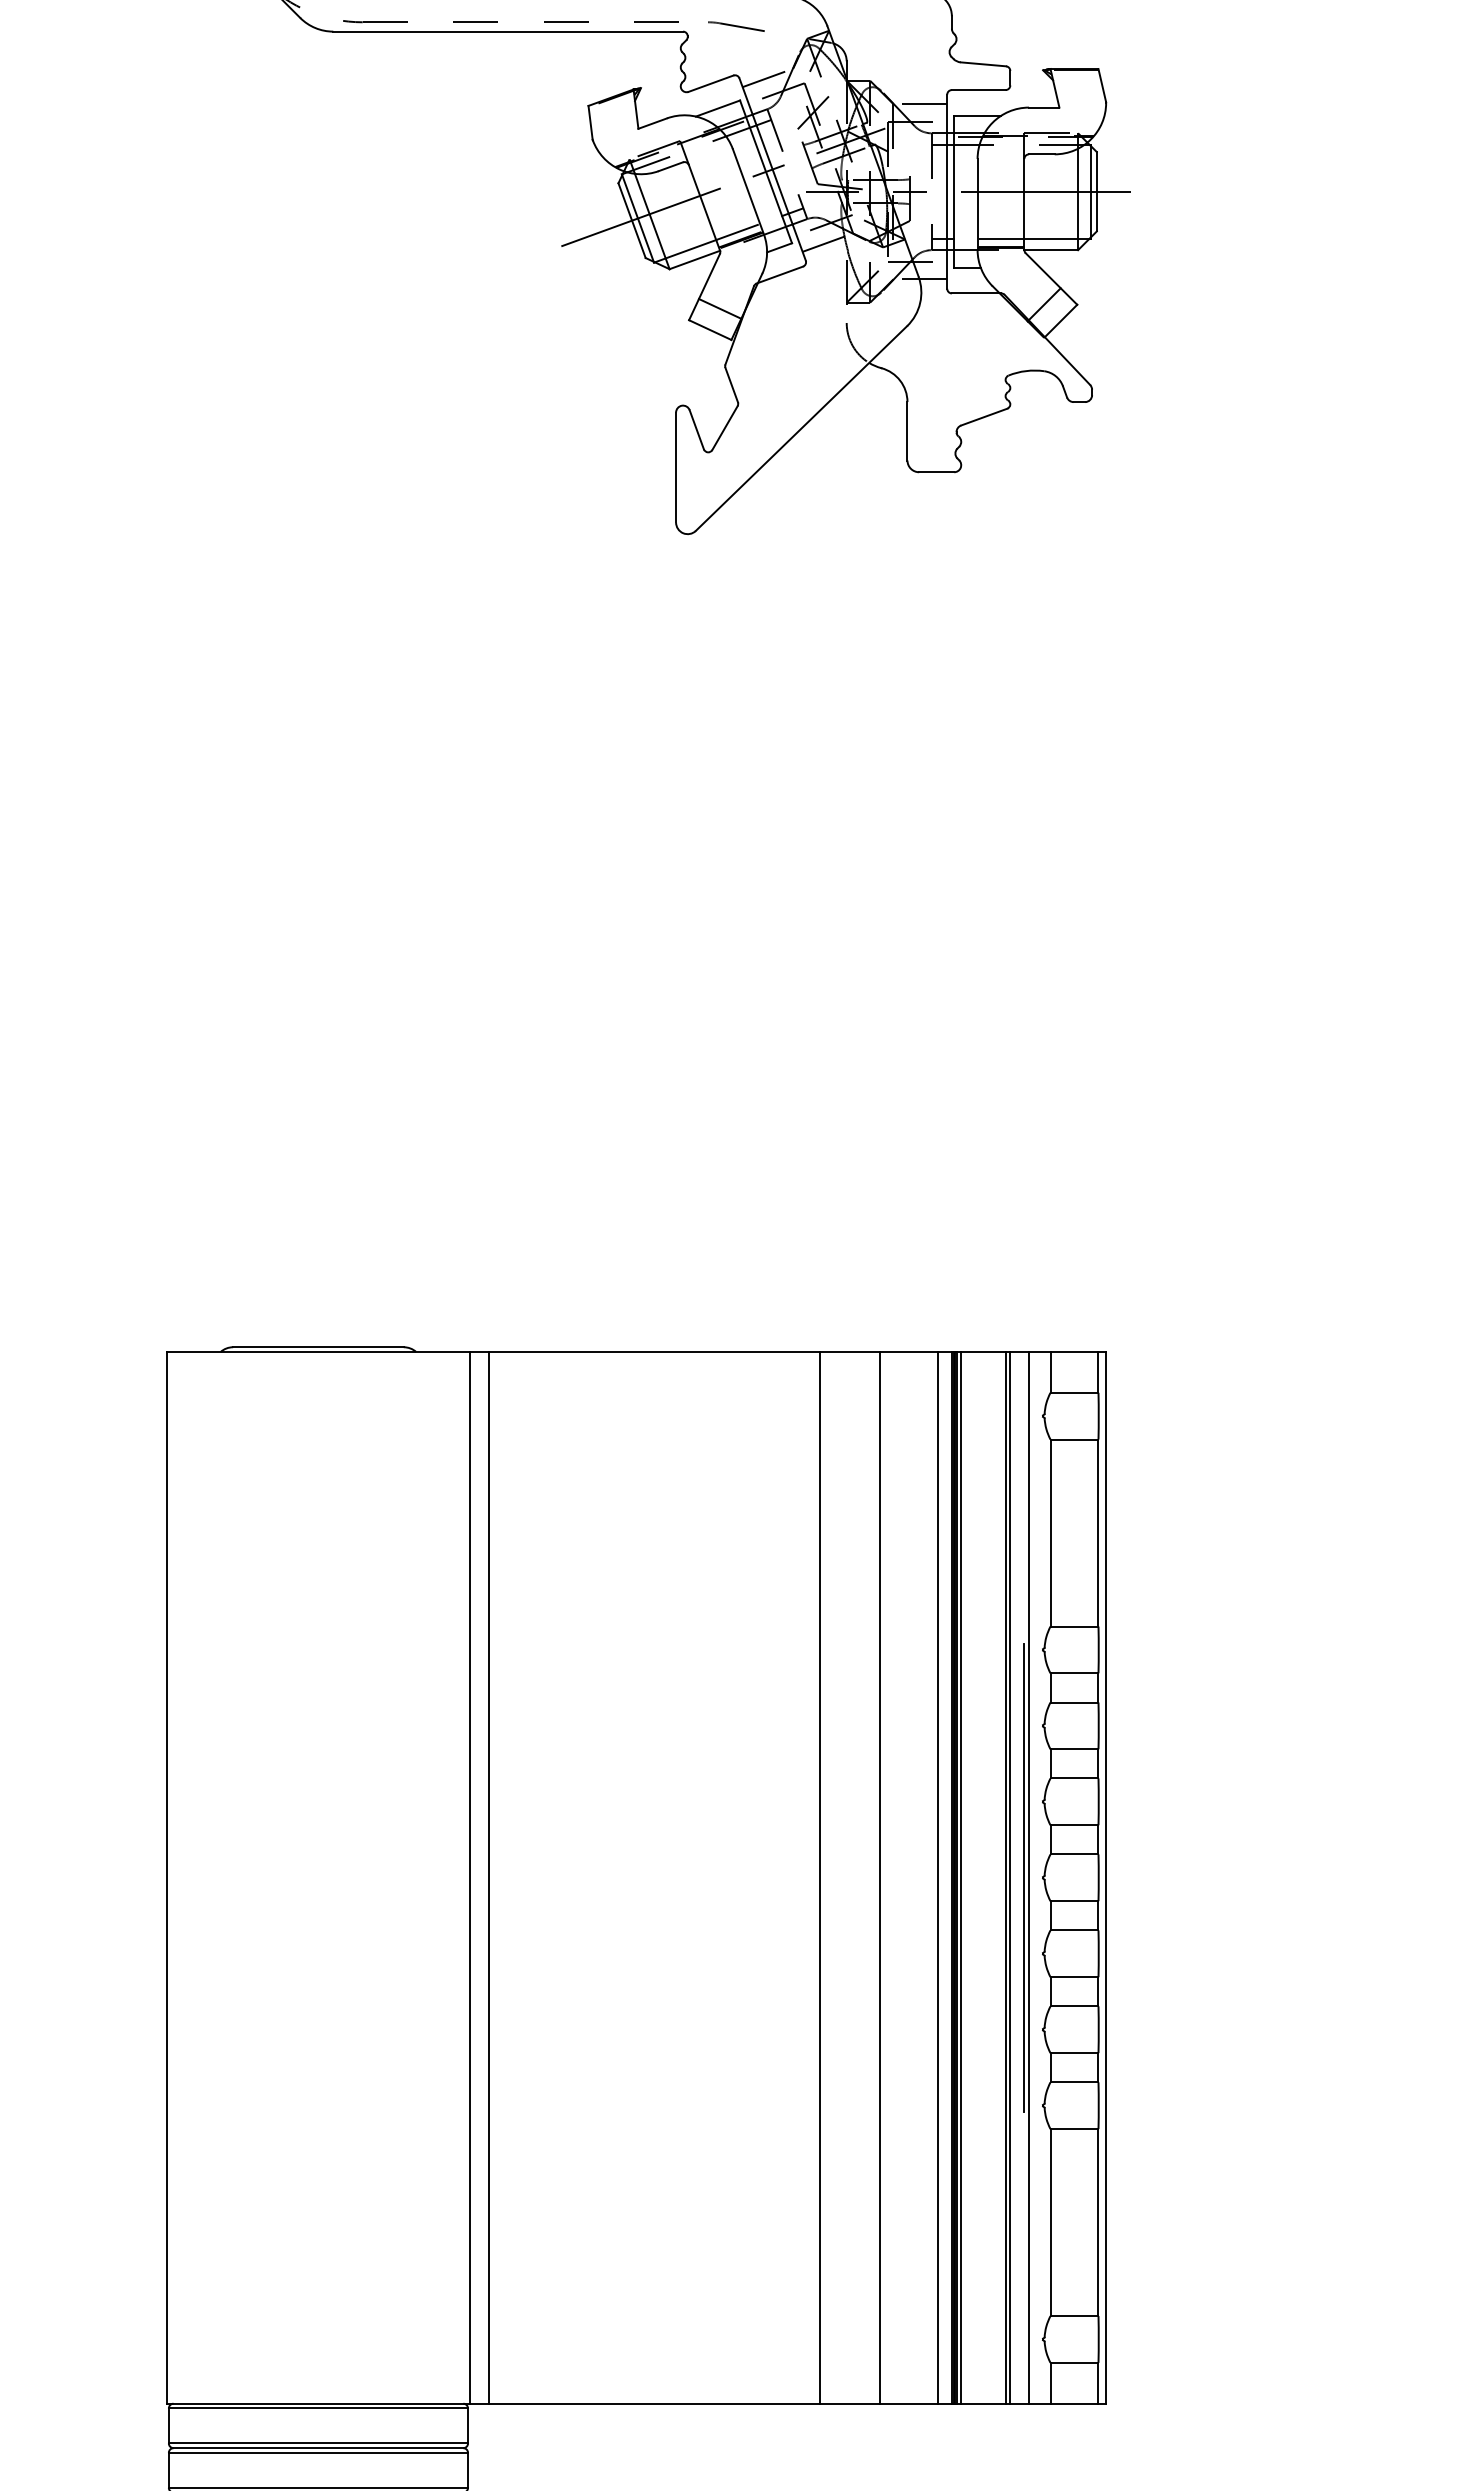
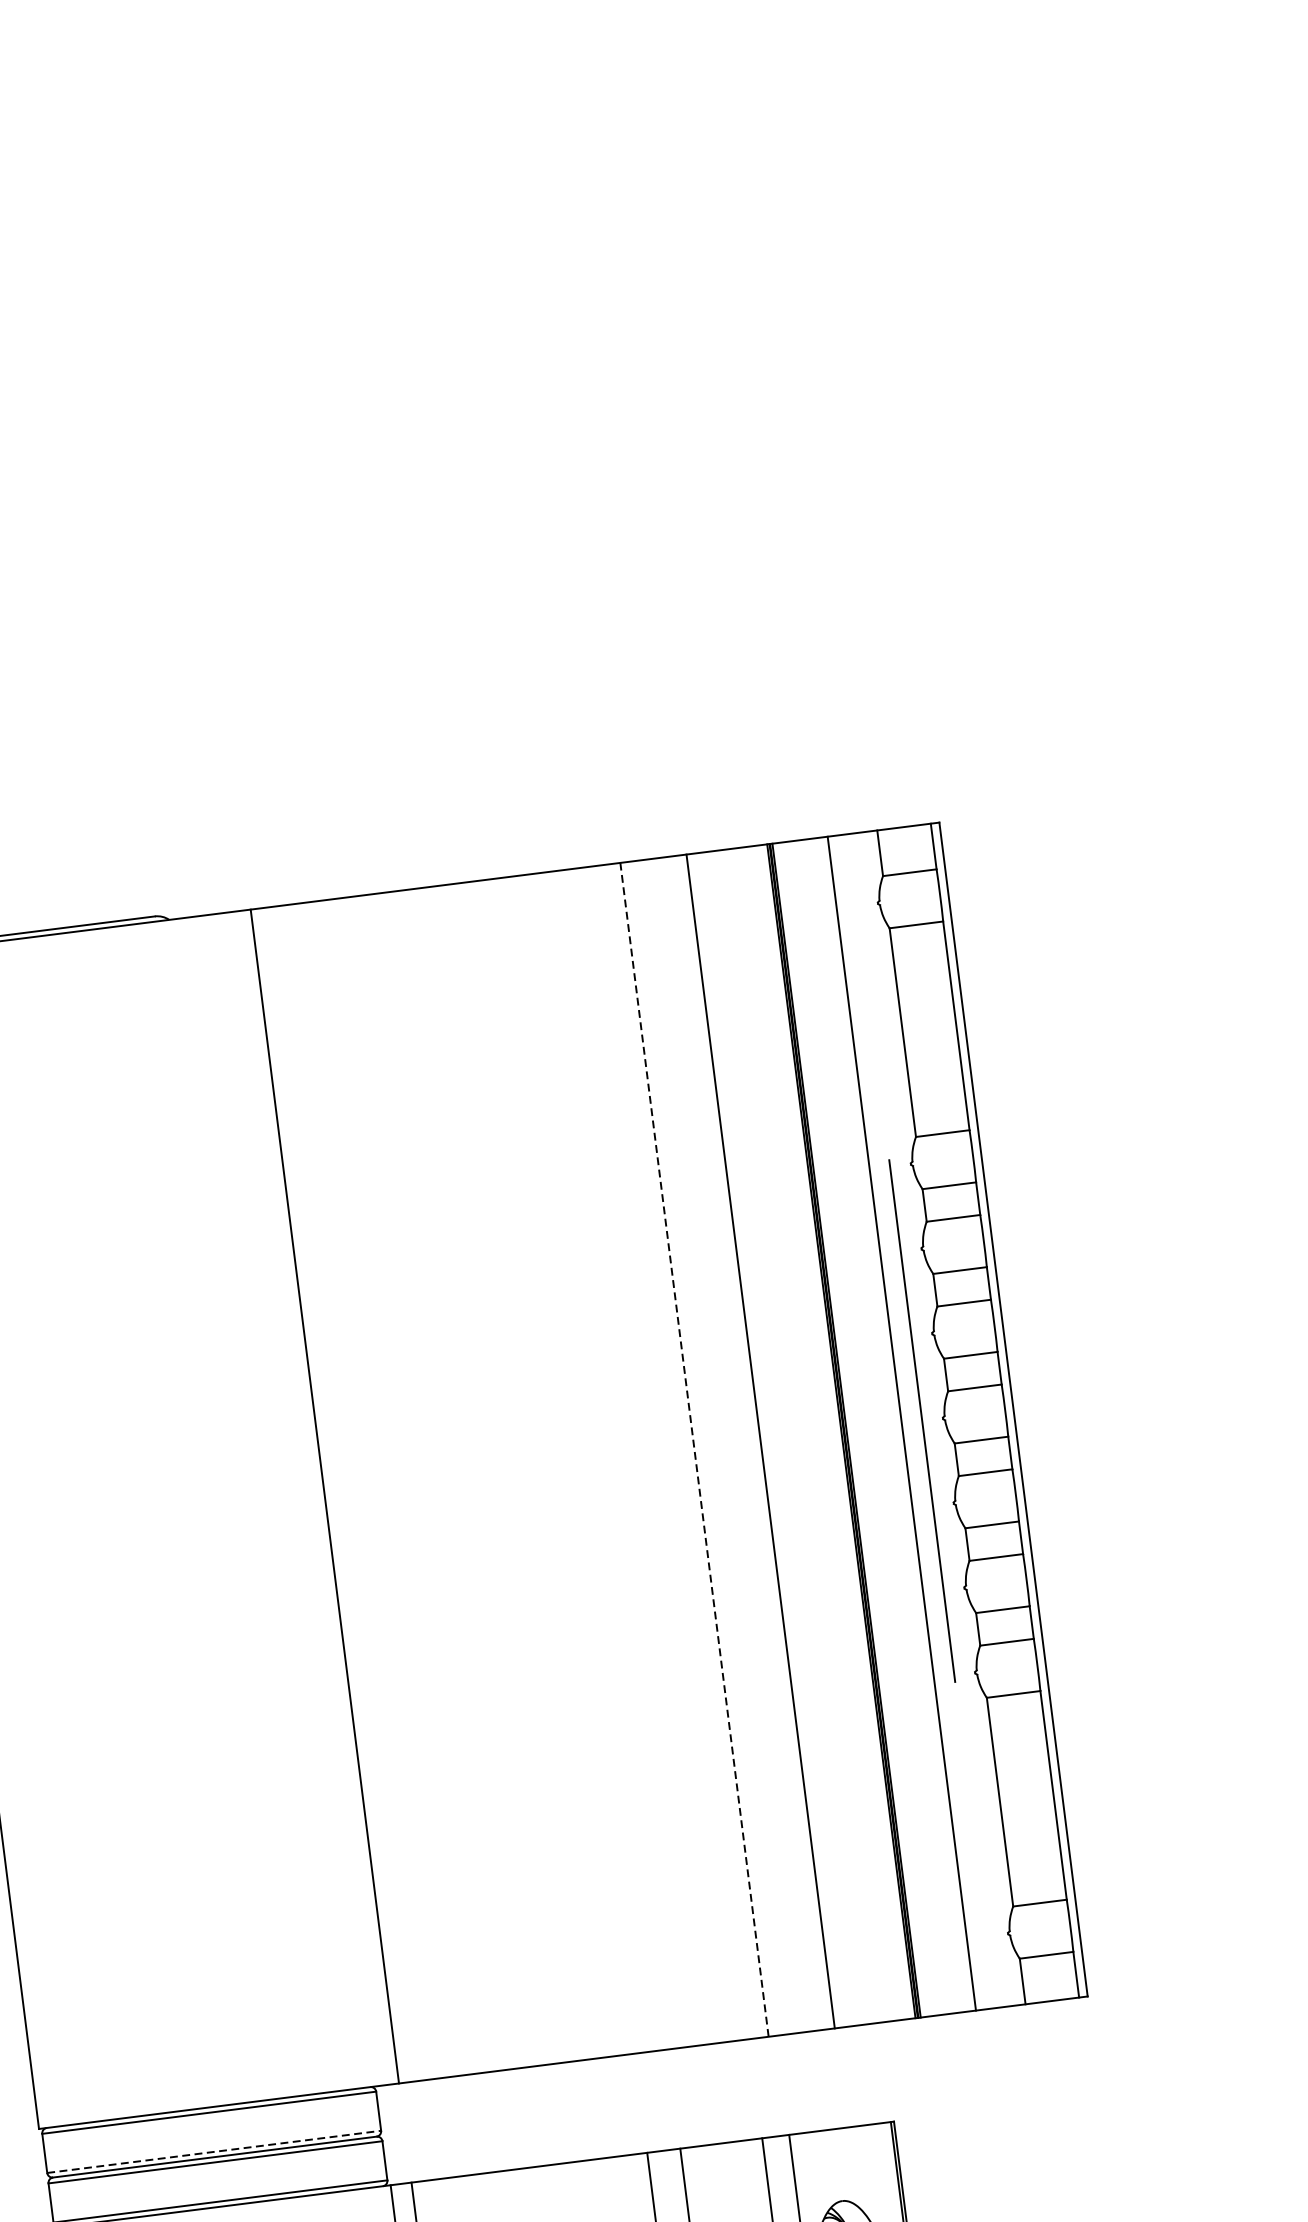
line: (470, 1877) -> (304, 1498), removed
line: (820, 1877) -> (694, 1449), solid -> dashed
line: (938, 1877) -> (826, 1432), removed
line: (960, 1877) -> (850, 1429), removed
line: (1010, 1877) -> (906, 1422), removed
line: (1029, 1877) -> (927, 1419), removed
line: (318, 2443) -> (214, 2151), solid -> dashed

